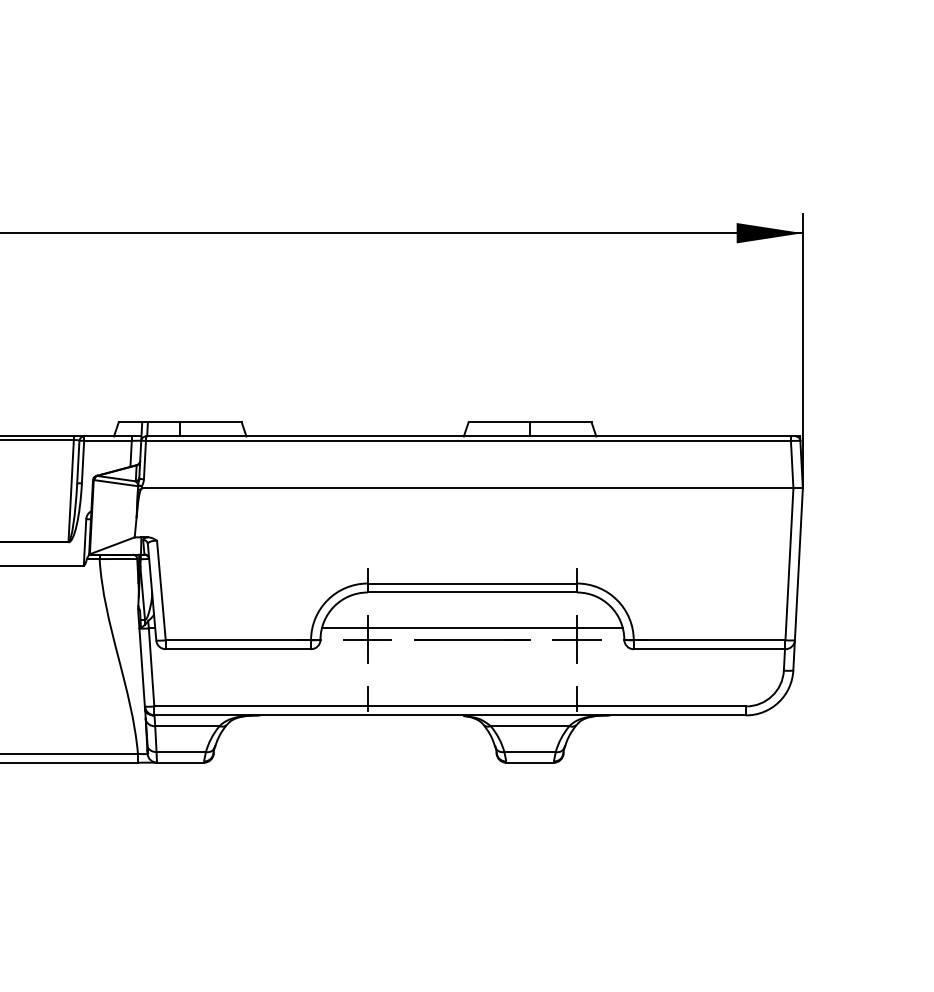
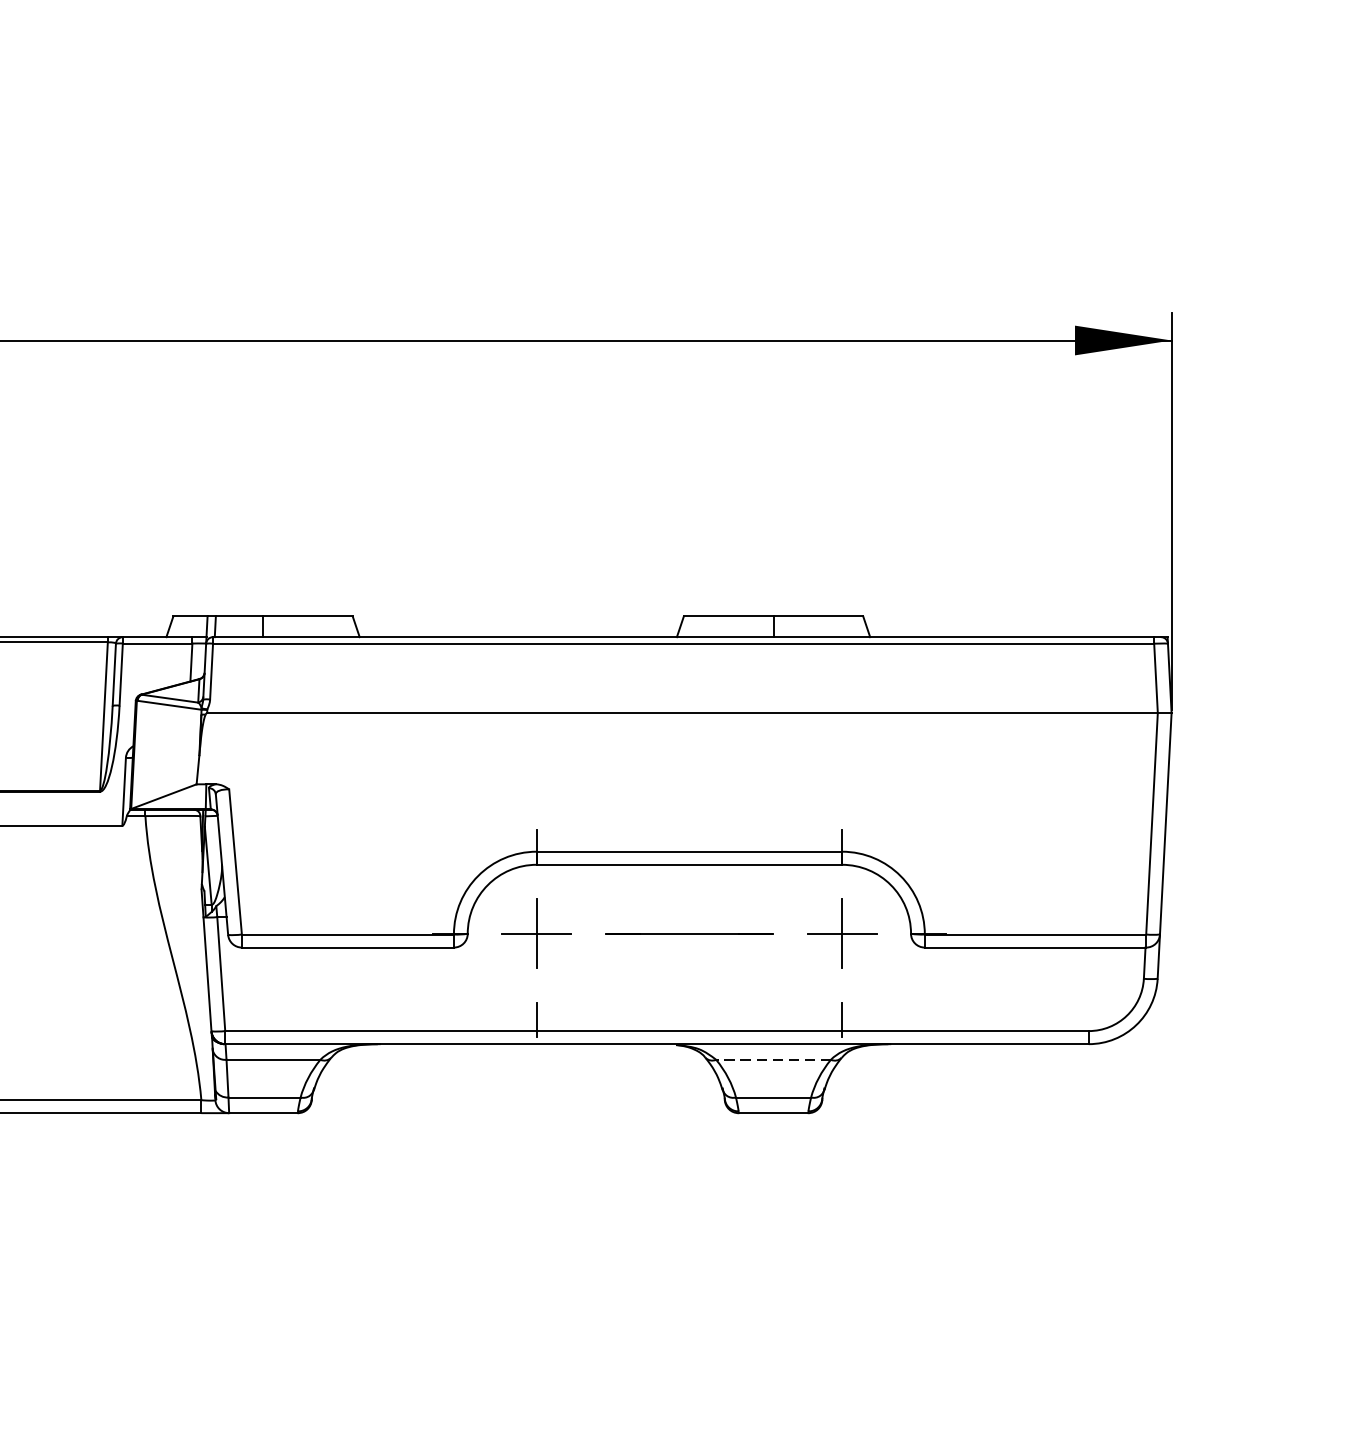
line: (471, 628) -> (688, 917), removed
line: (529, 726) -> (772, 1060), solid -> dashed

